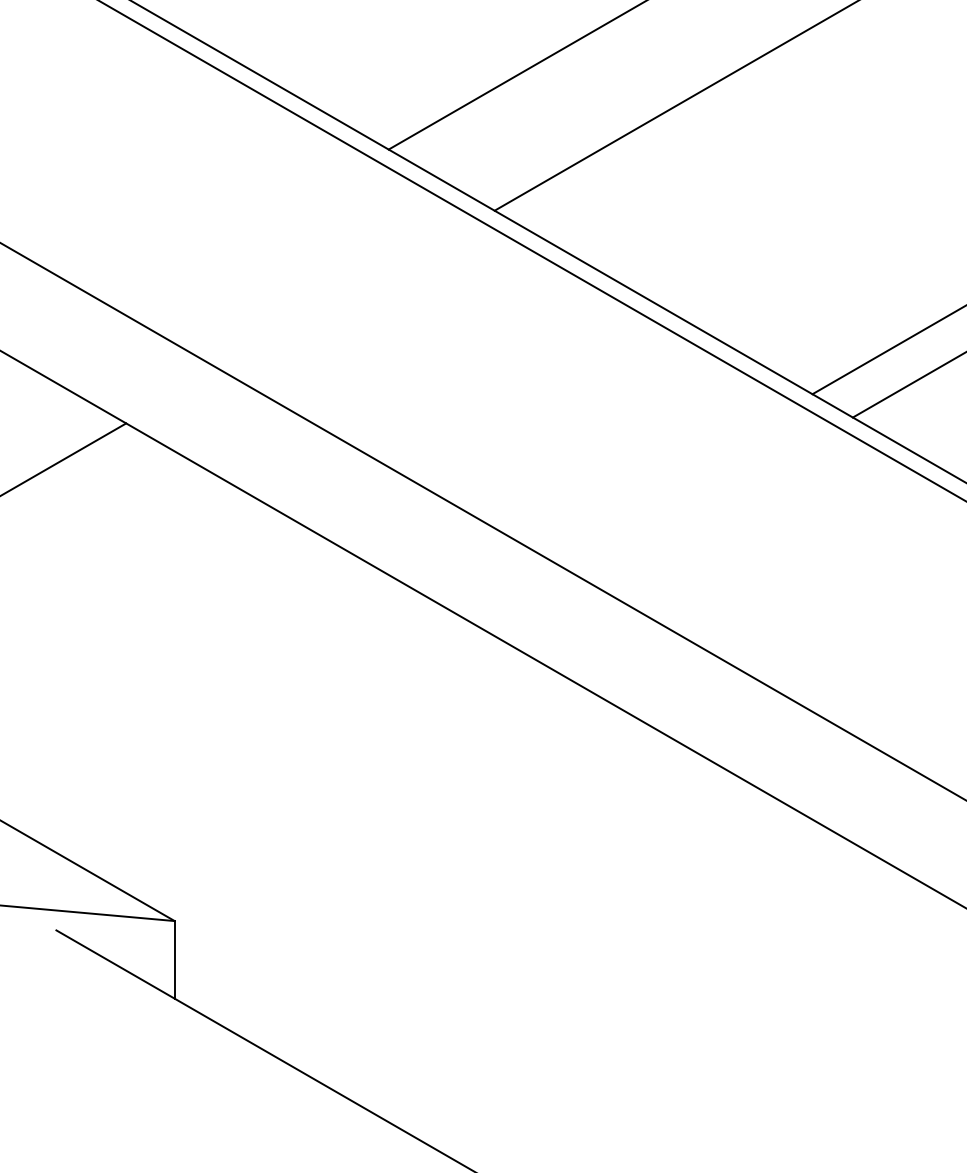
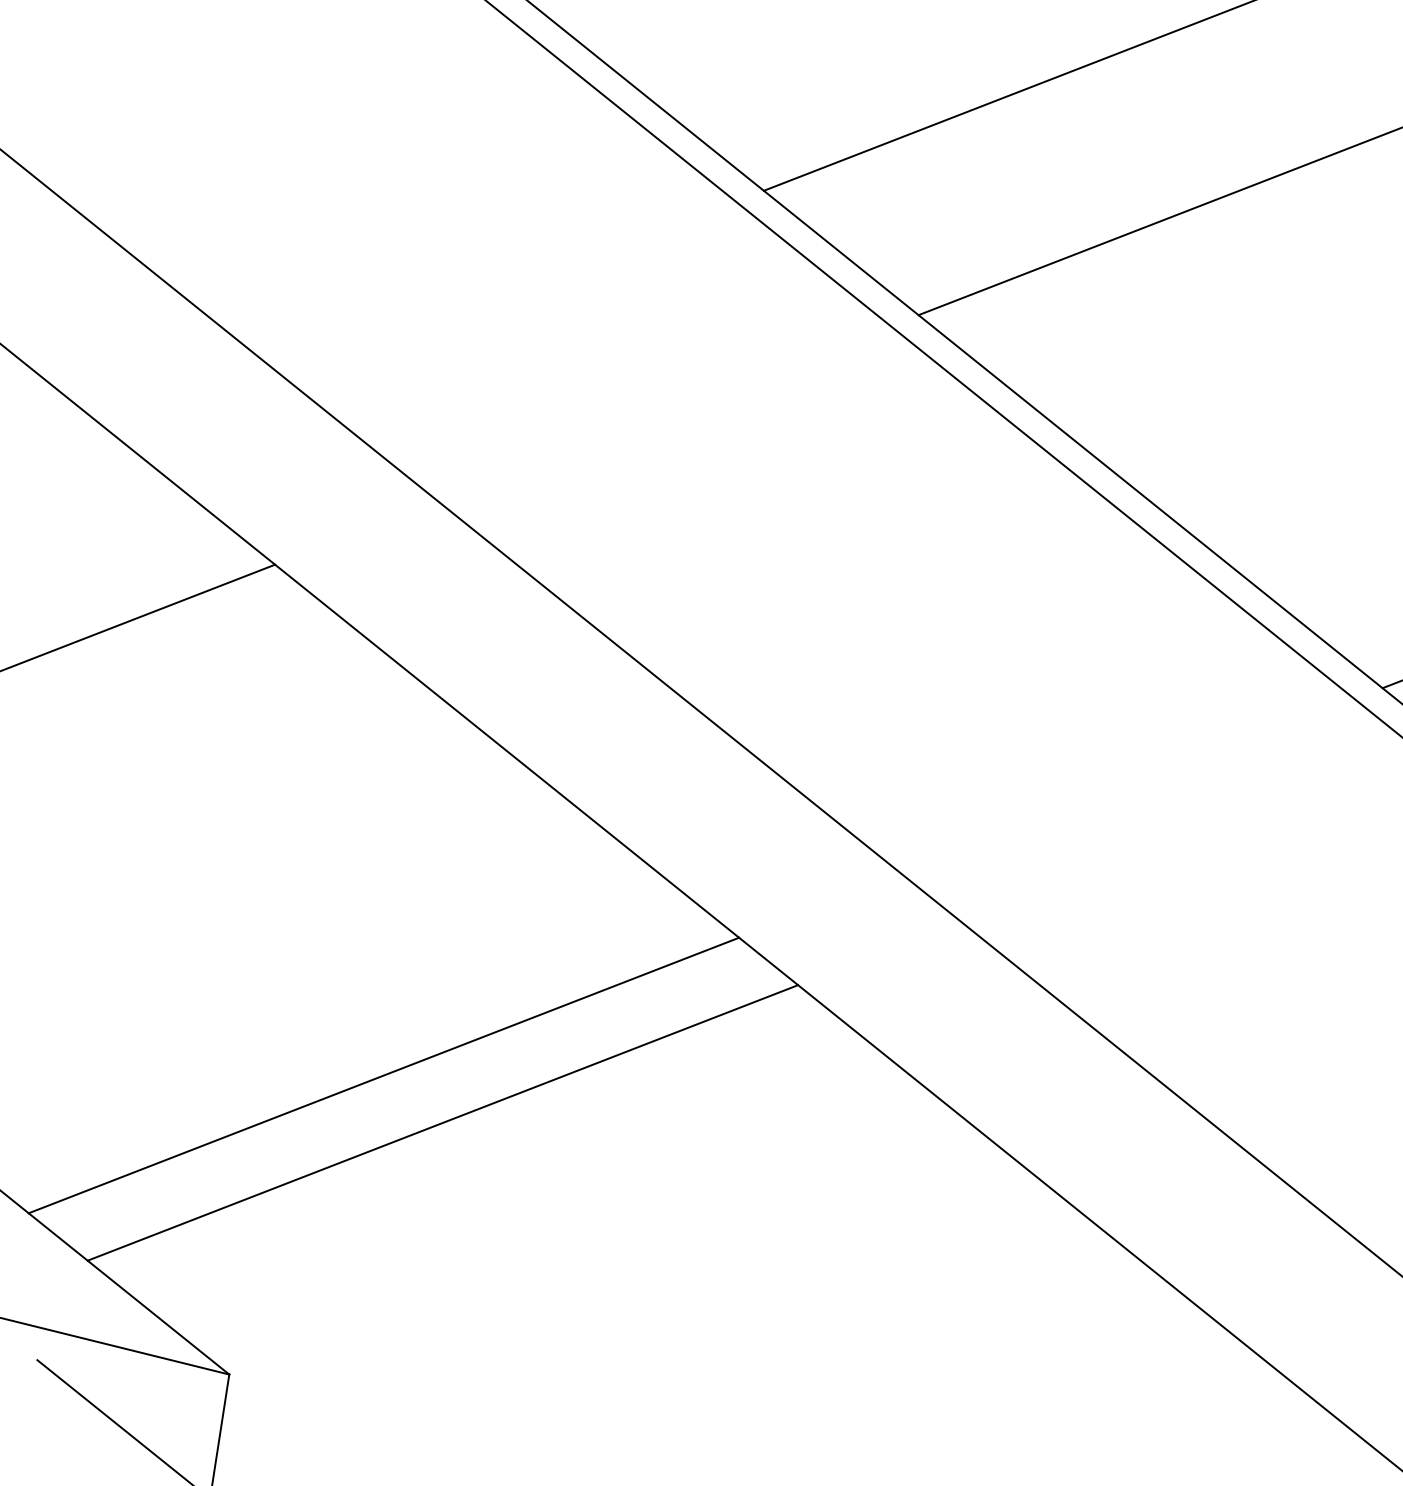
line: (240, 723) -> (383, 1074), added
line: (280, 747) -> (442, 1122), added

